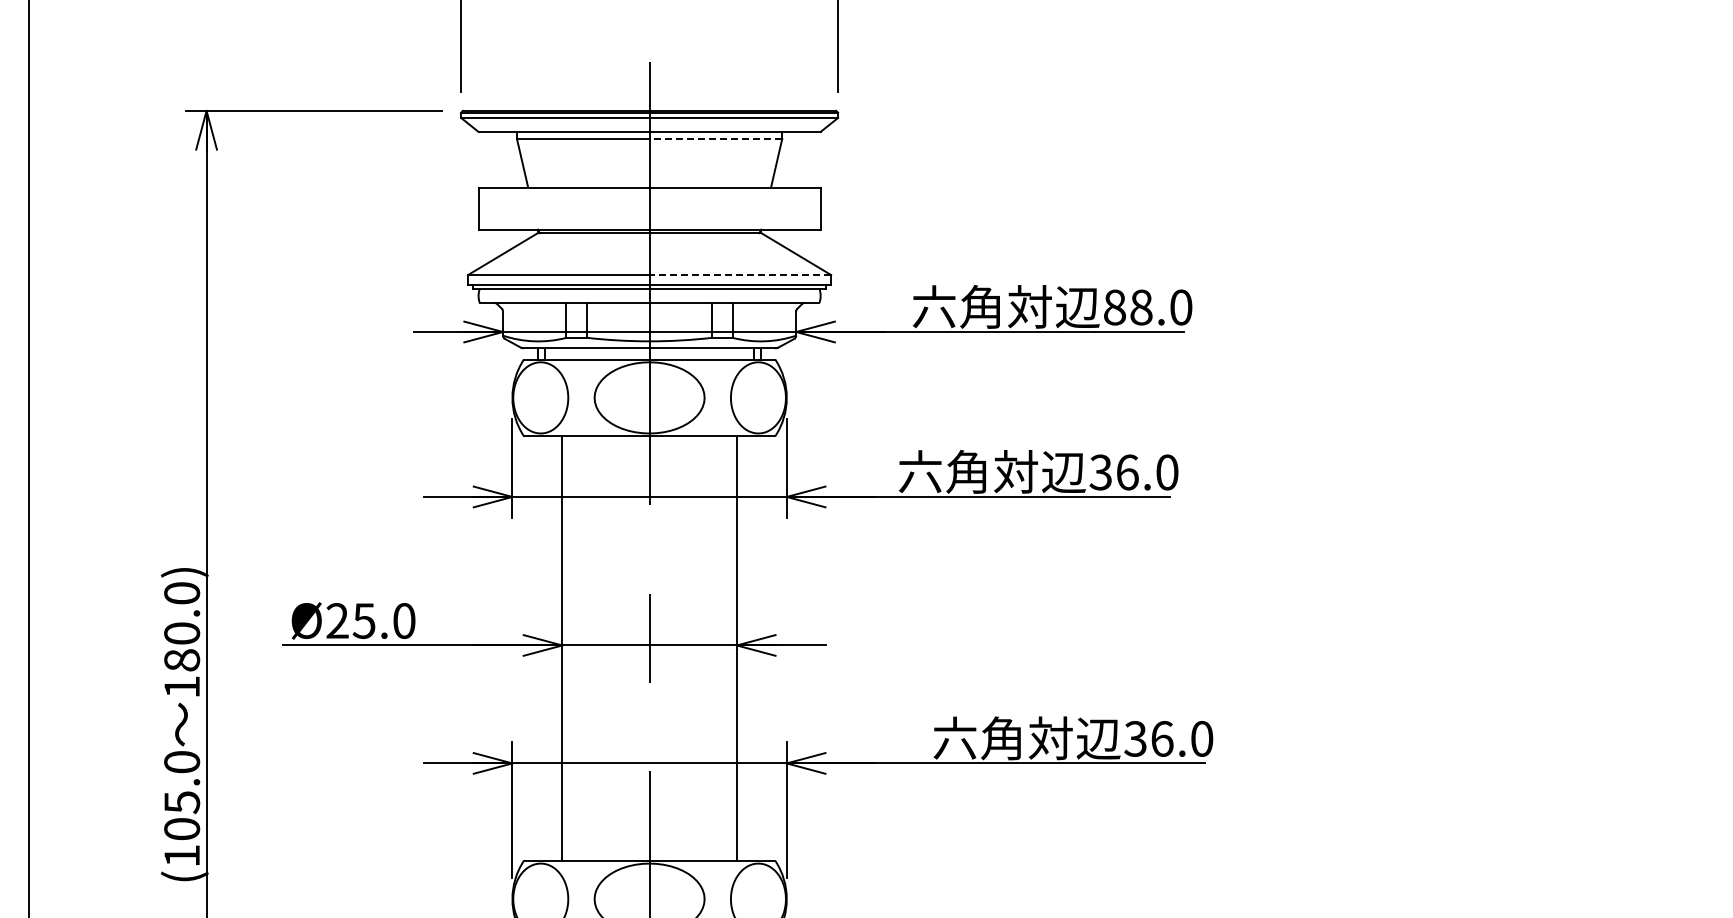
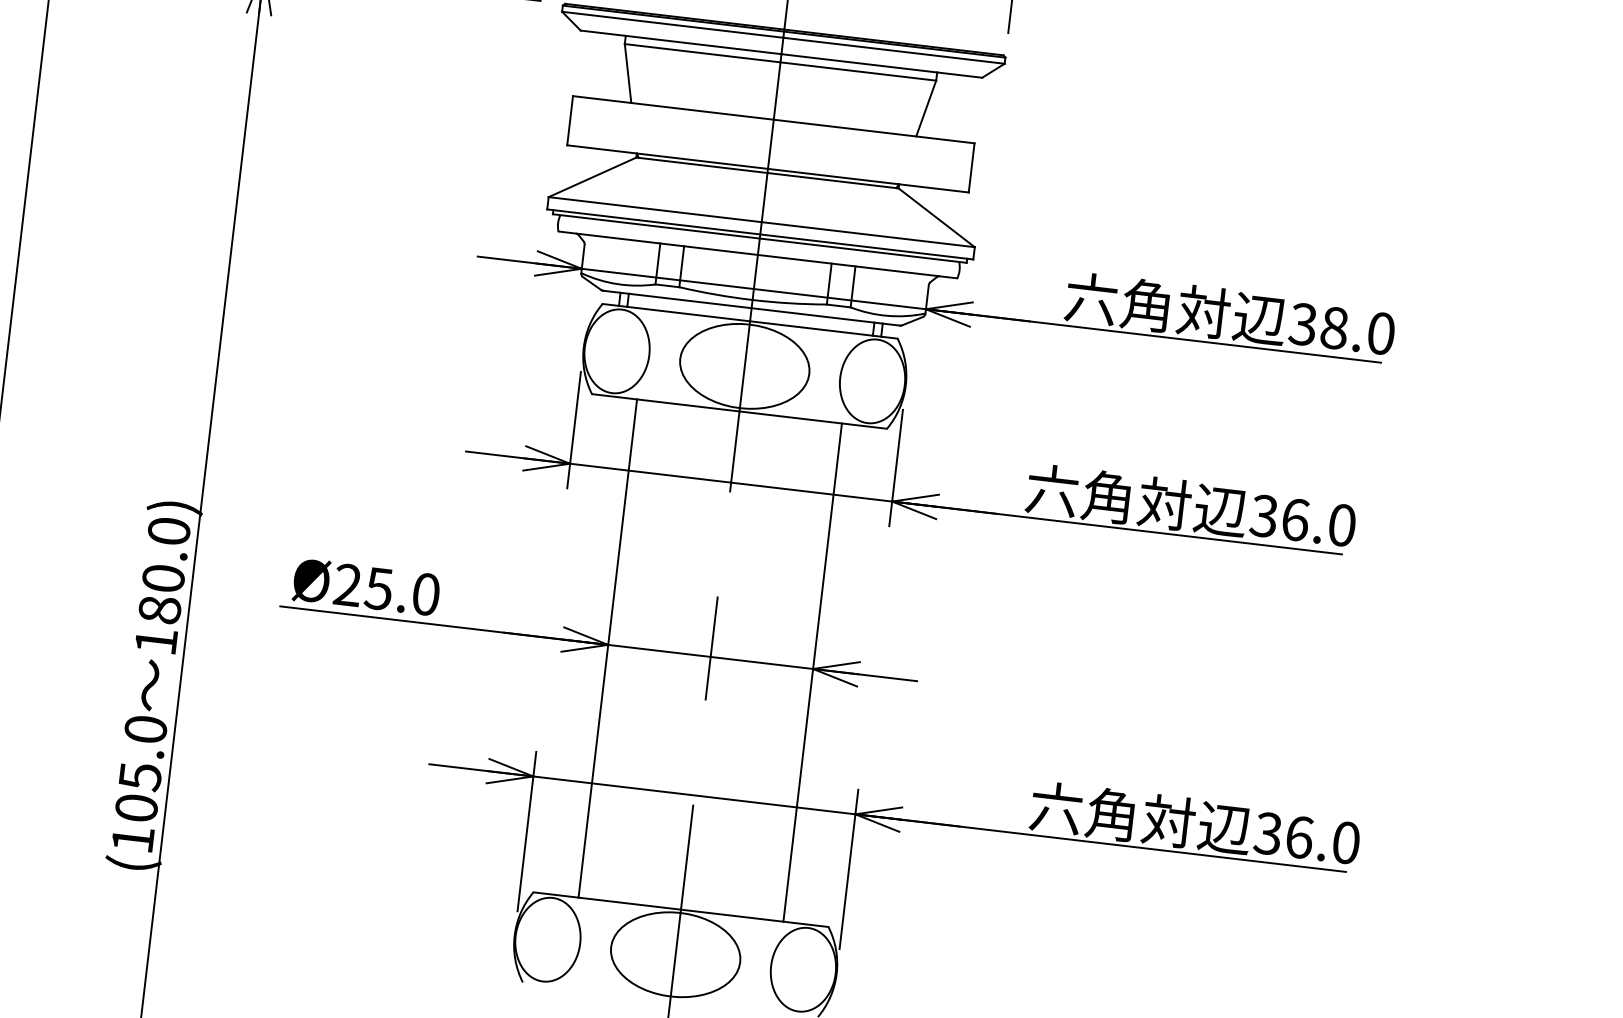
line: (715, 138) -> (857, 71), dashed -> solid
line: (740, 275) -> (868, 235), dashed -> solid
text: (1114, 307) -> (1302, 324), 88.0 -> 38.0

